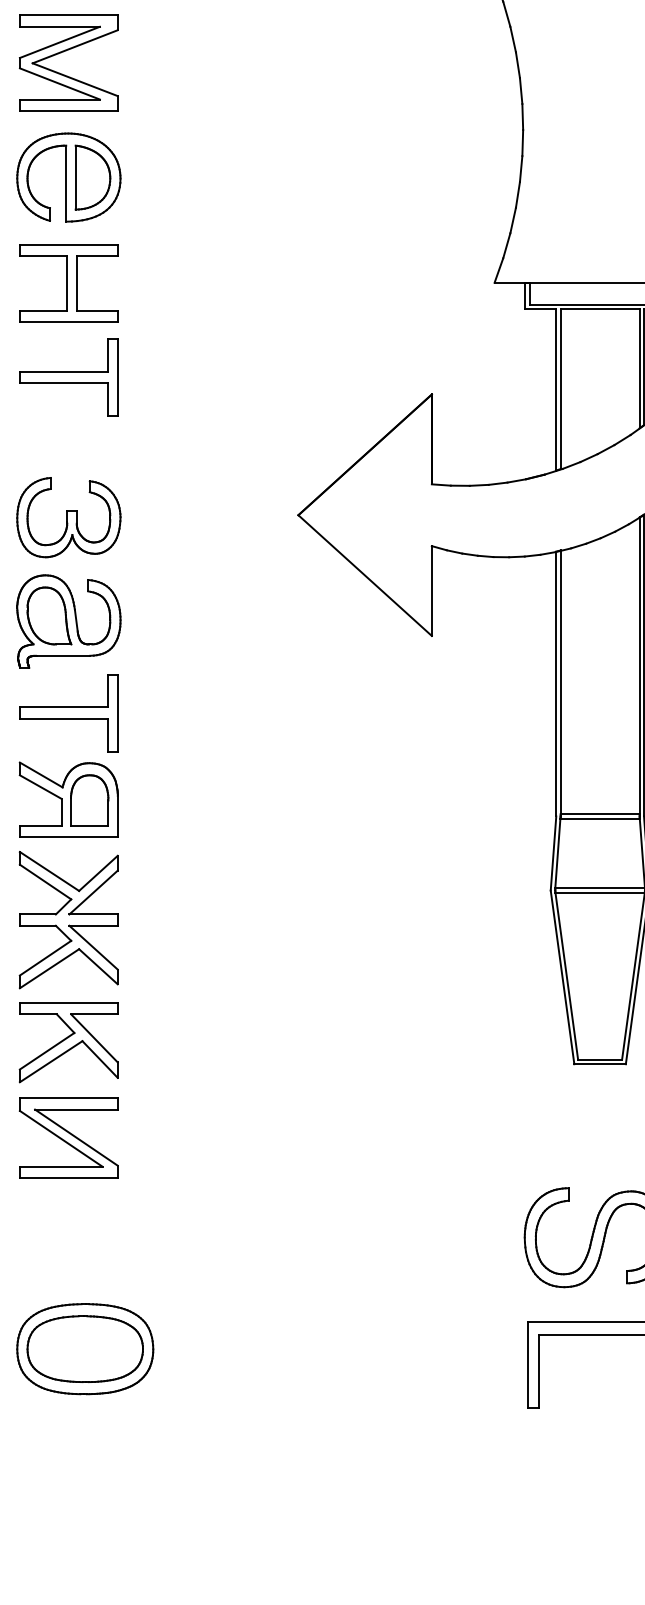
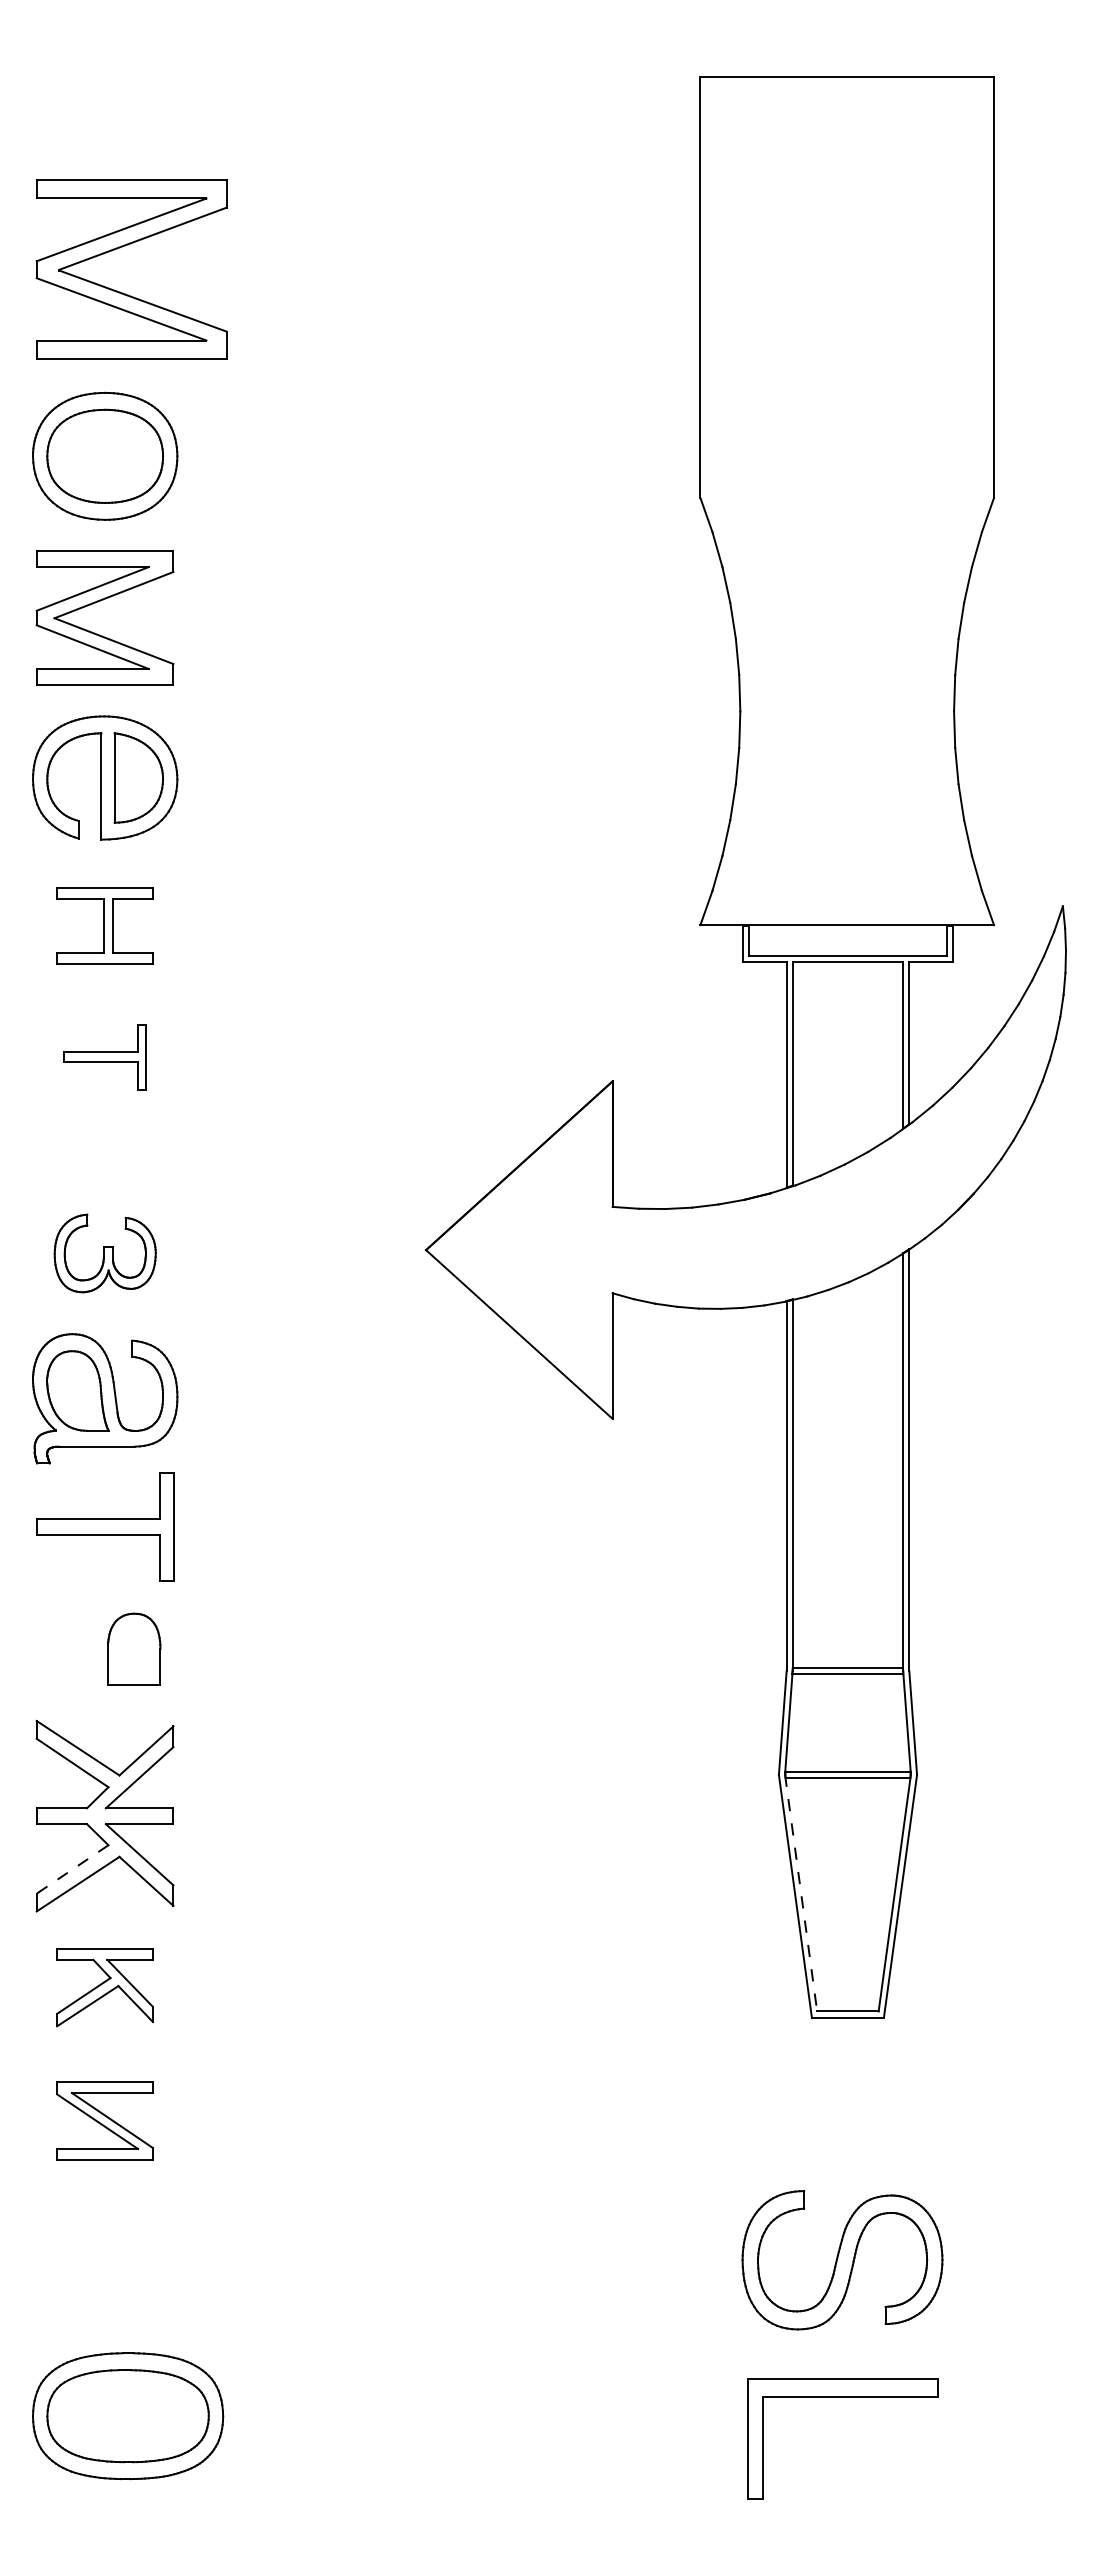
part: (68, 283) -> (104, 925), size x0.7
part: (69, 376) -> (105, 1056), size x0.6
part: (69, 517) -> (105, 1253), size x0.7
part: (68, 799) -> (104, 1647), removed
line: (45, 958) -> (72, 1869), solid -> dashed
line: (566, 975) -> (801, 1893), solid -> dashed
part: (68, 1042) -> (104, 1987), size x0.7
part: (68, 1137) -> (104, 2120), size x0.7

